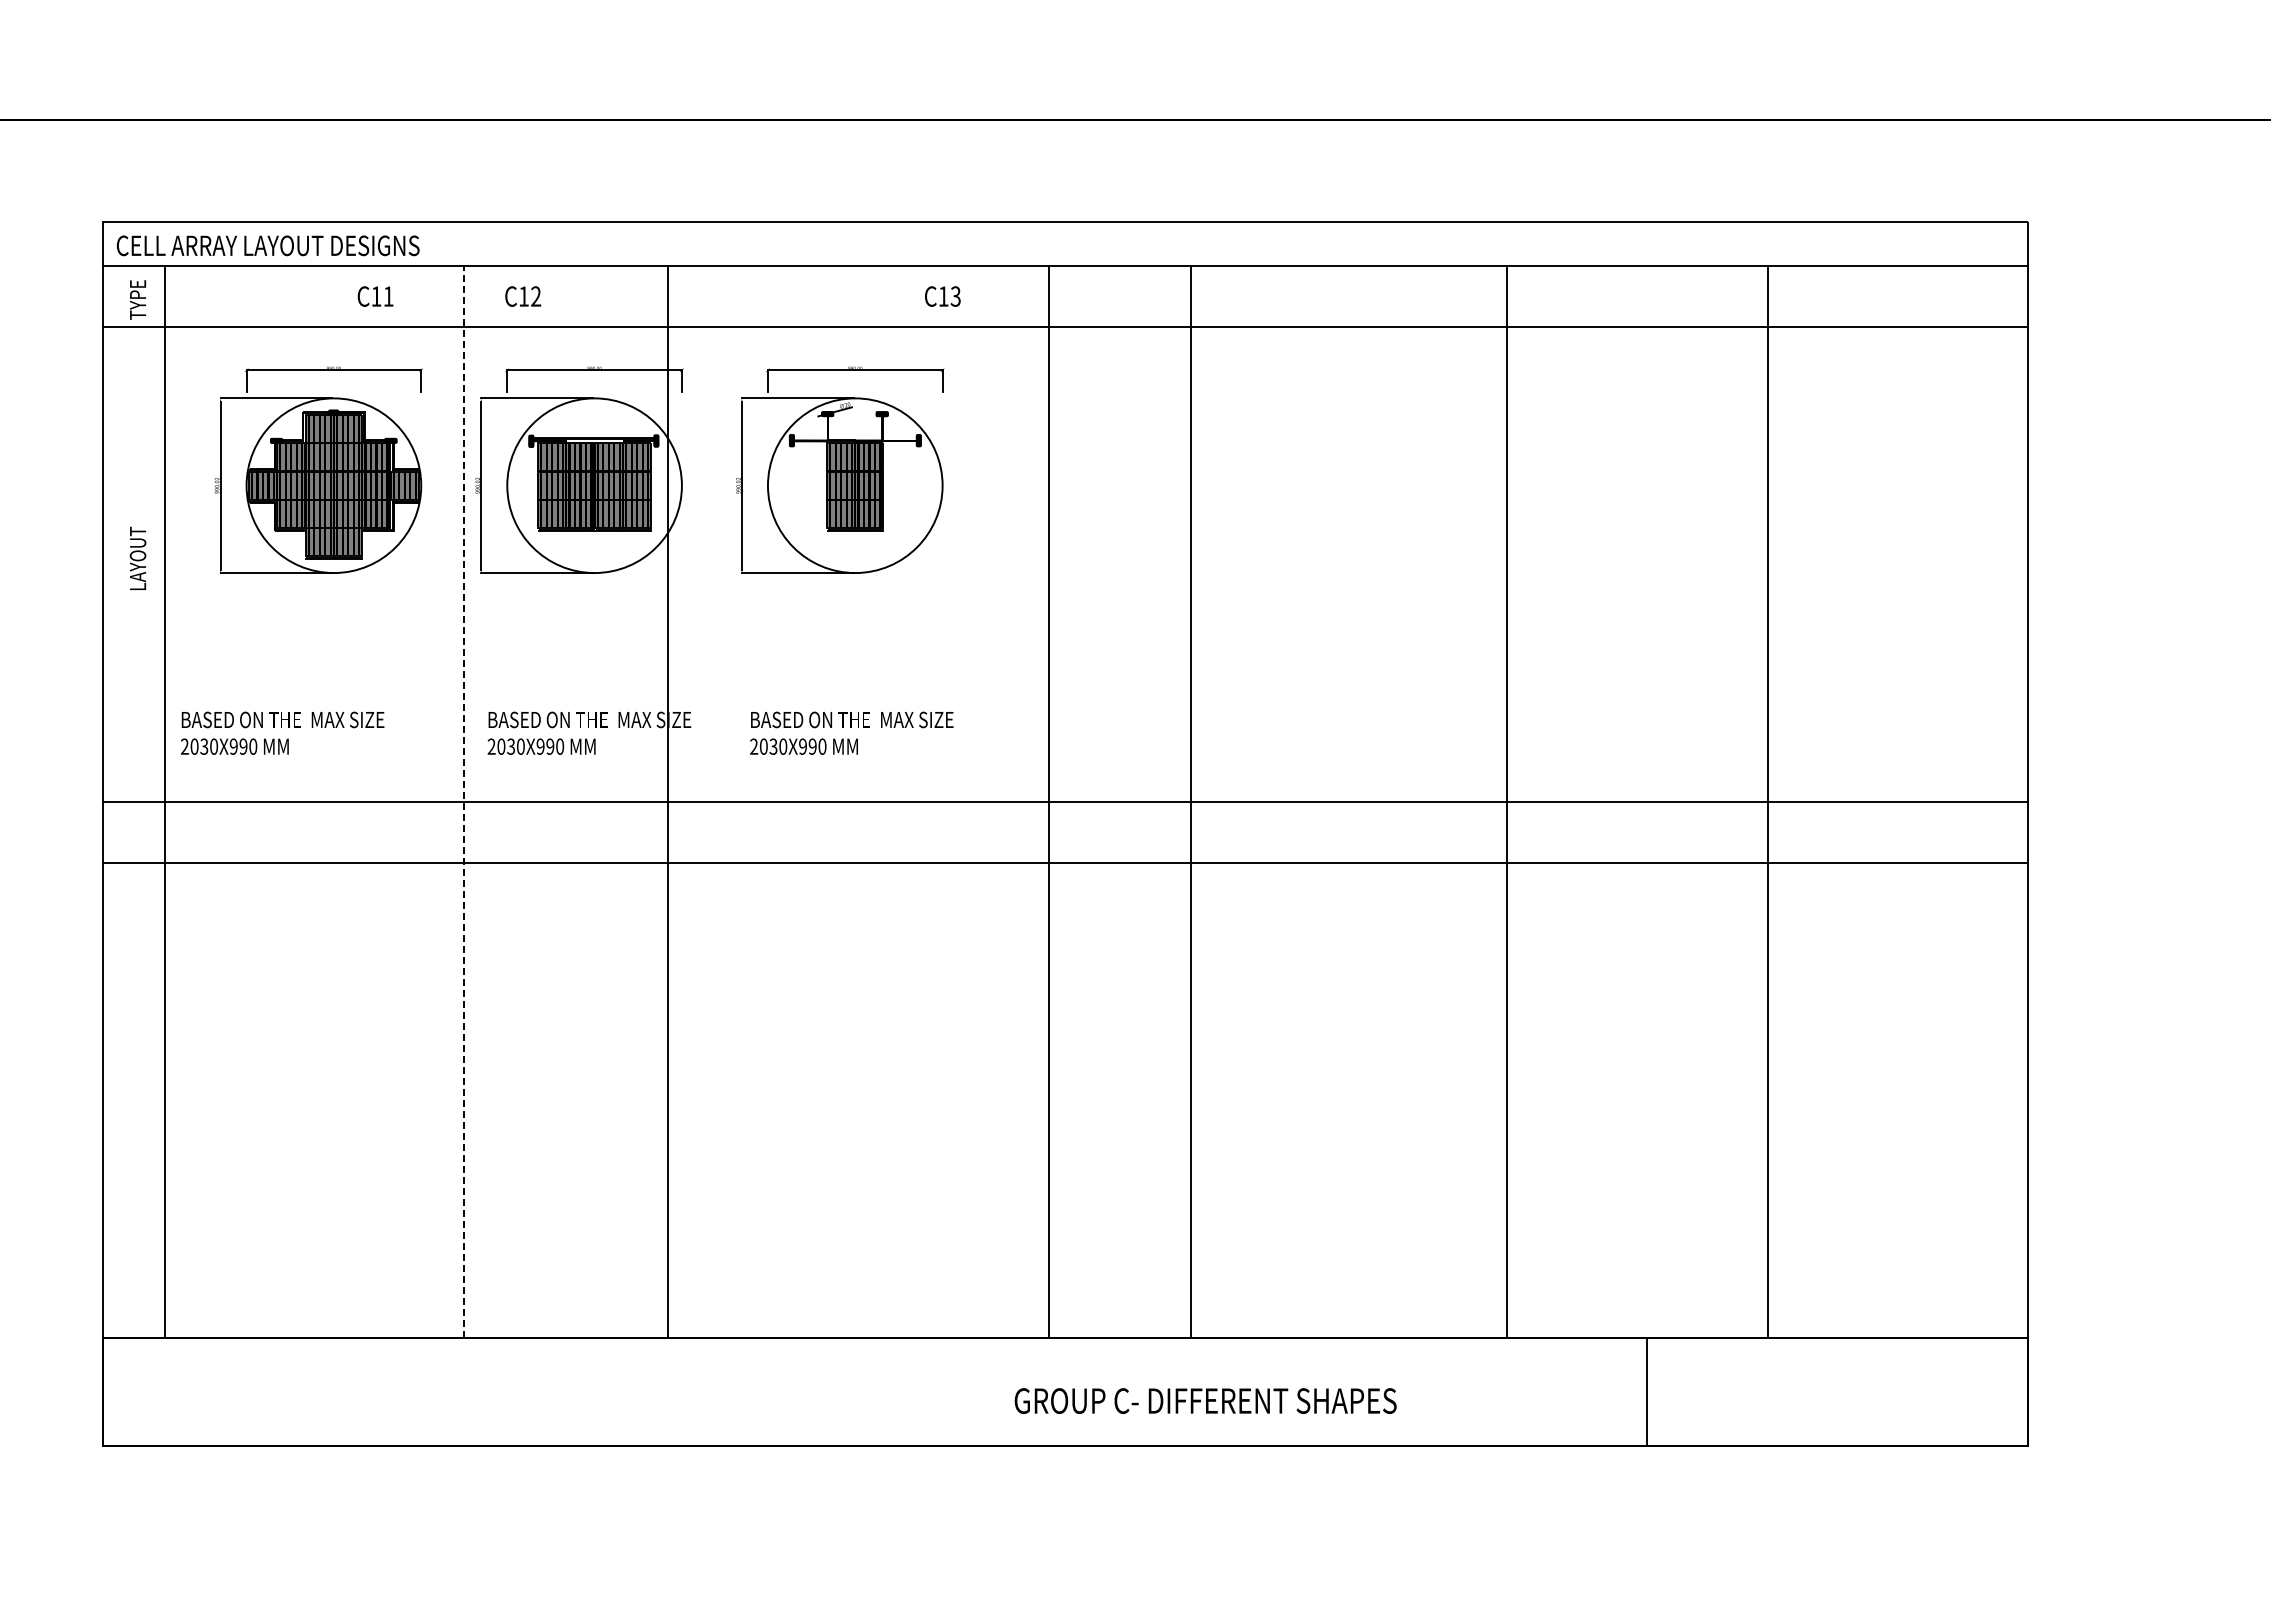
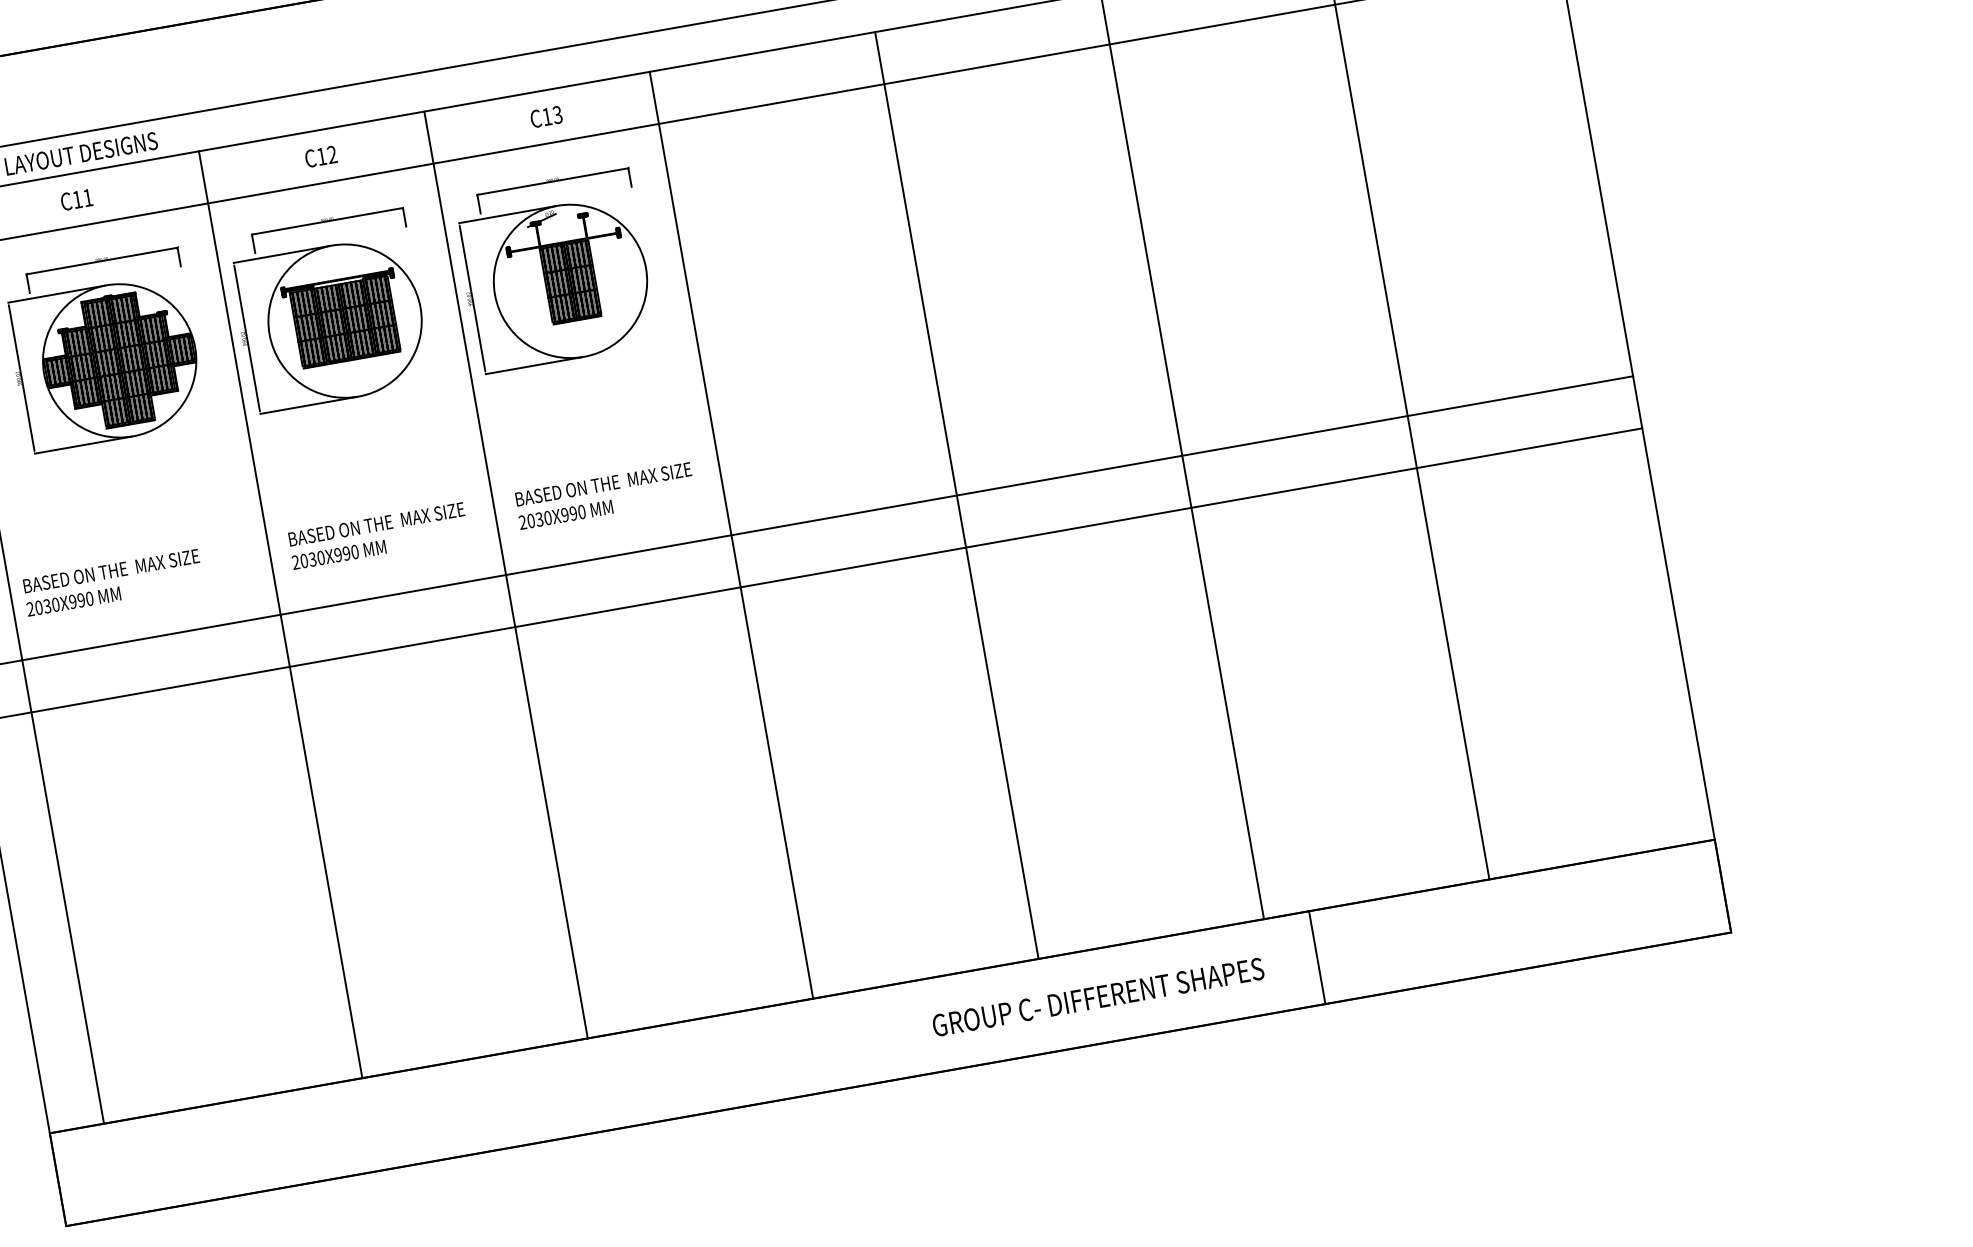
text: (375, 296) -> (76, 199), moved
text: (523, 296) -> (321, 156), moved
text: (942, 296) -> (546, 116), moved
line: (464, 802) -> (280, 614), dashed -> solid
line: (667, 802) -> (505, 575), moved
line: (1048, 802) -> (731, 535), moved
line: (1191, 802) -> (957, 495), moved
line: (1647, 1391) -> (1317, 957), moved
text: (1205, 1400) -> (1098, 996), moved

